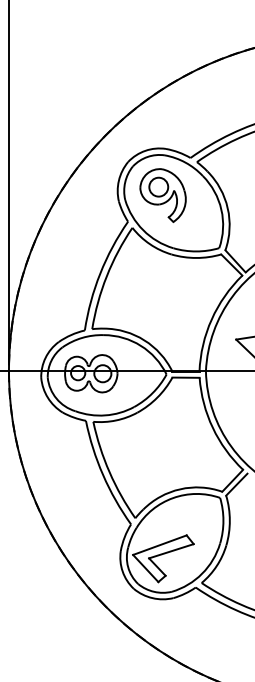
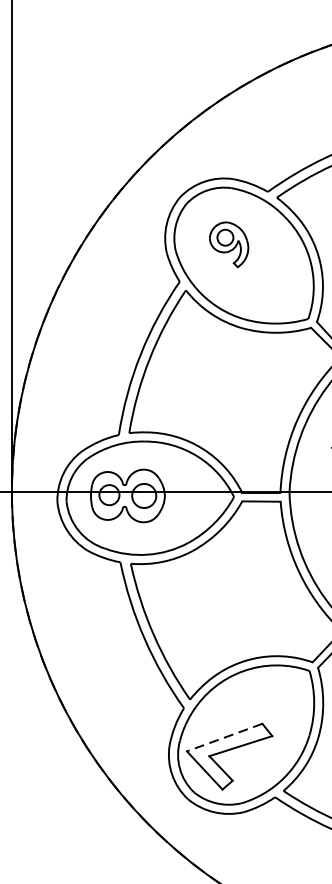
part: (162, 195) -> (228, 244), size x0.6
line: (159, 545) -> (224, 738), solid -> dashed

